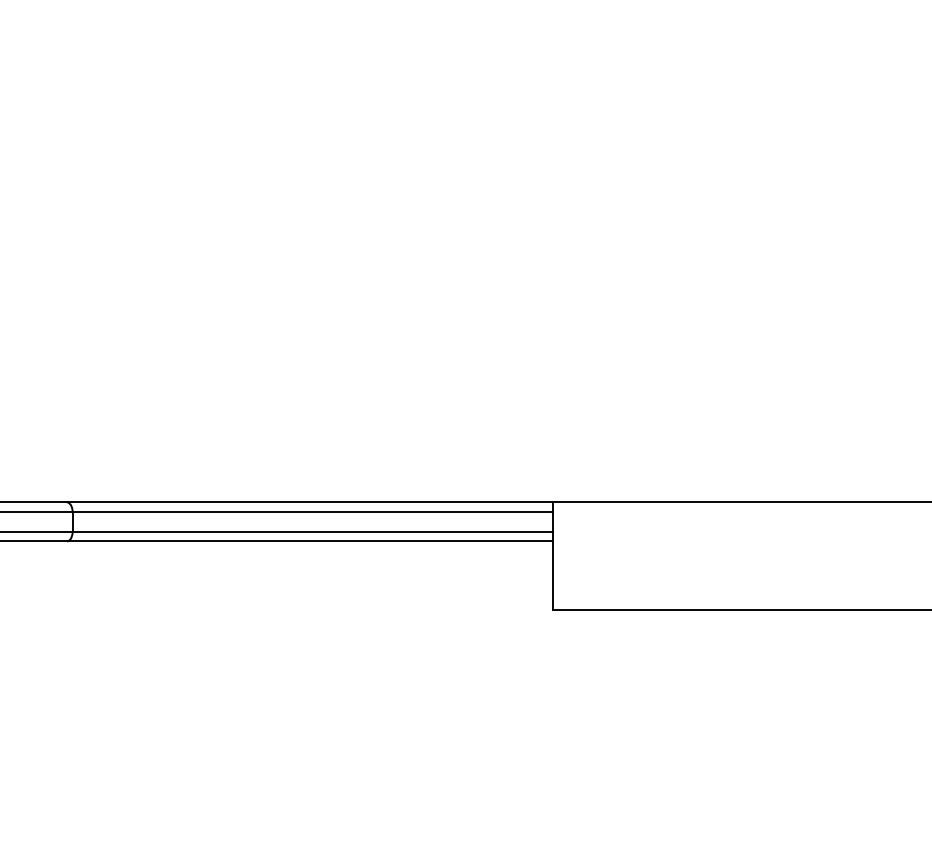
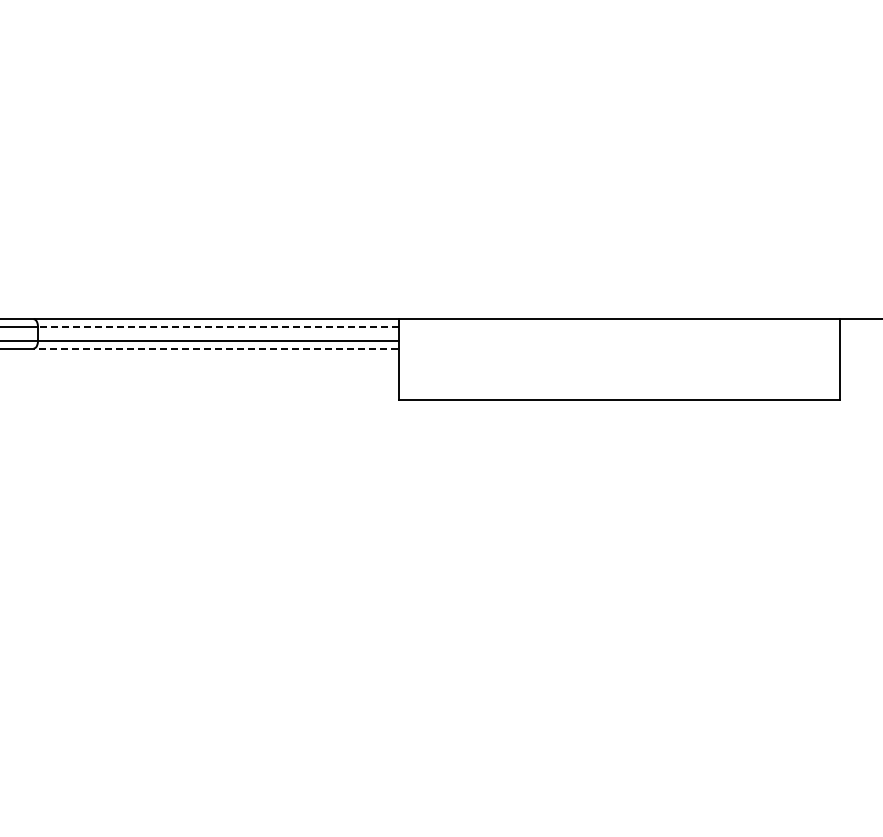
line: (311, 512) -> (217, 326), solid -> dashed
line: (308, 541) -> (215, 348), solid -> dashed

